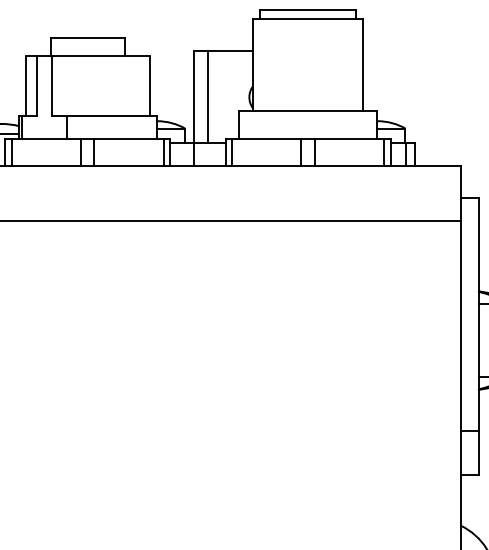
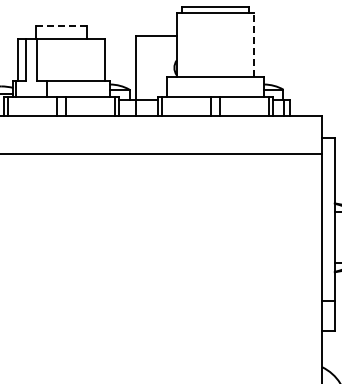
line: (87, 38) -> (61, 26), solid -> dashed
line: (362, 63) -> (253, 44), solid -> dashed
line: (208, 96) -> (145, 67), removed

